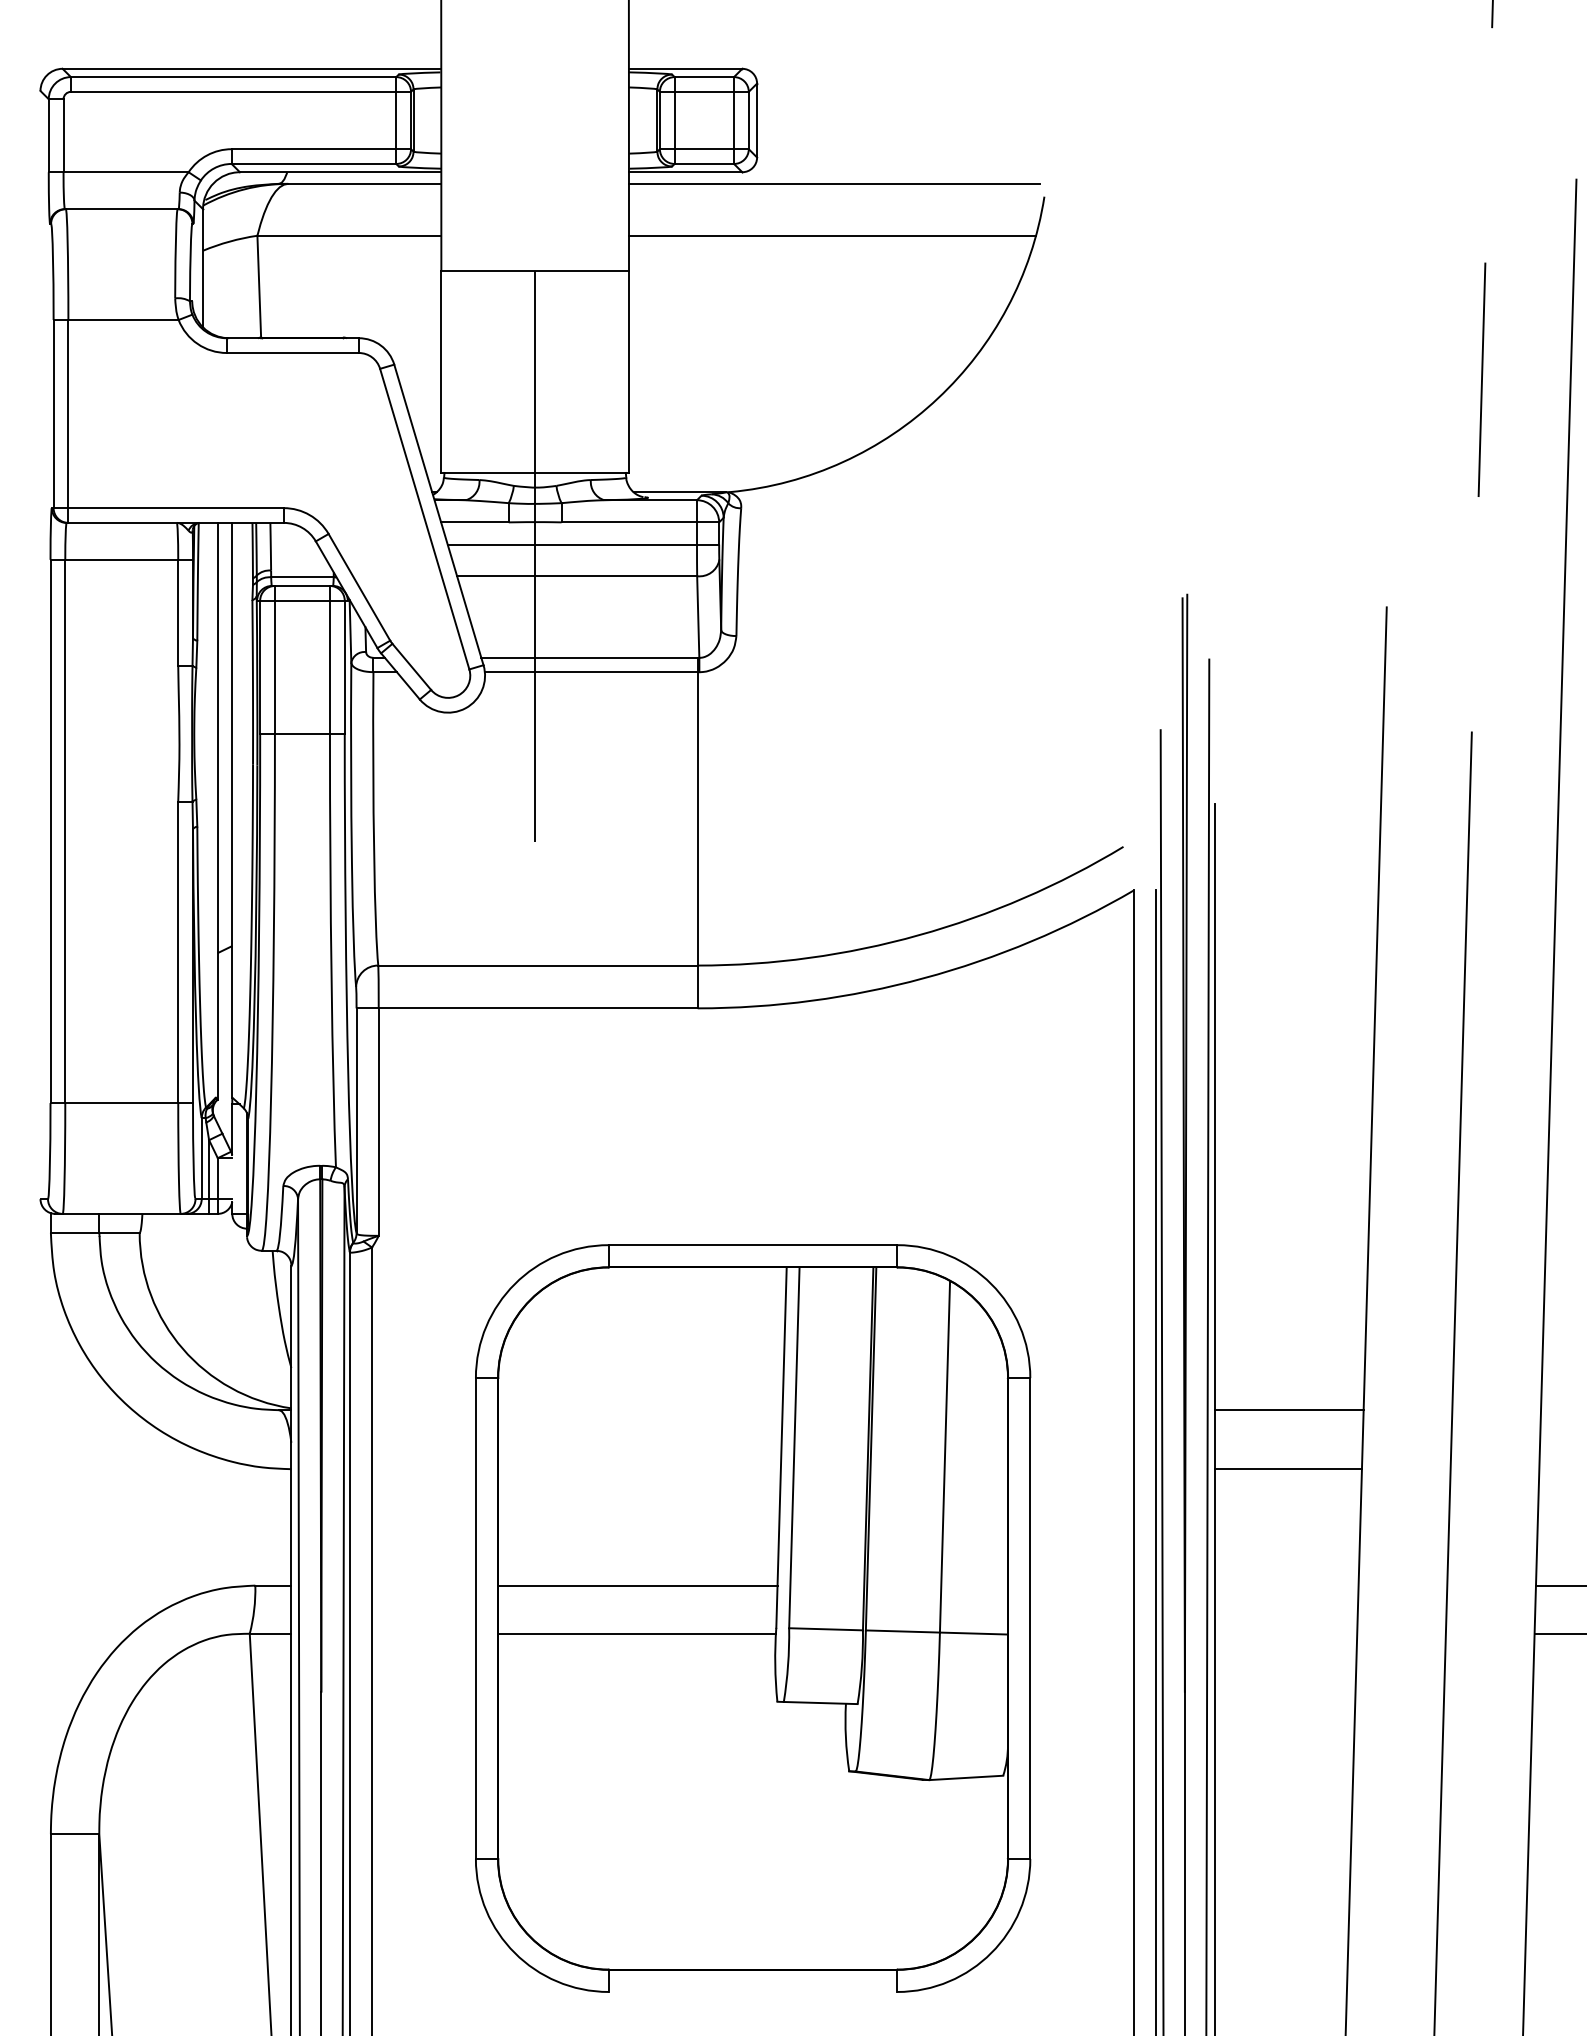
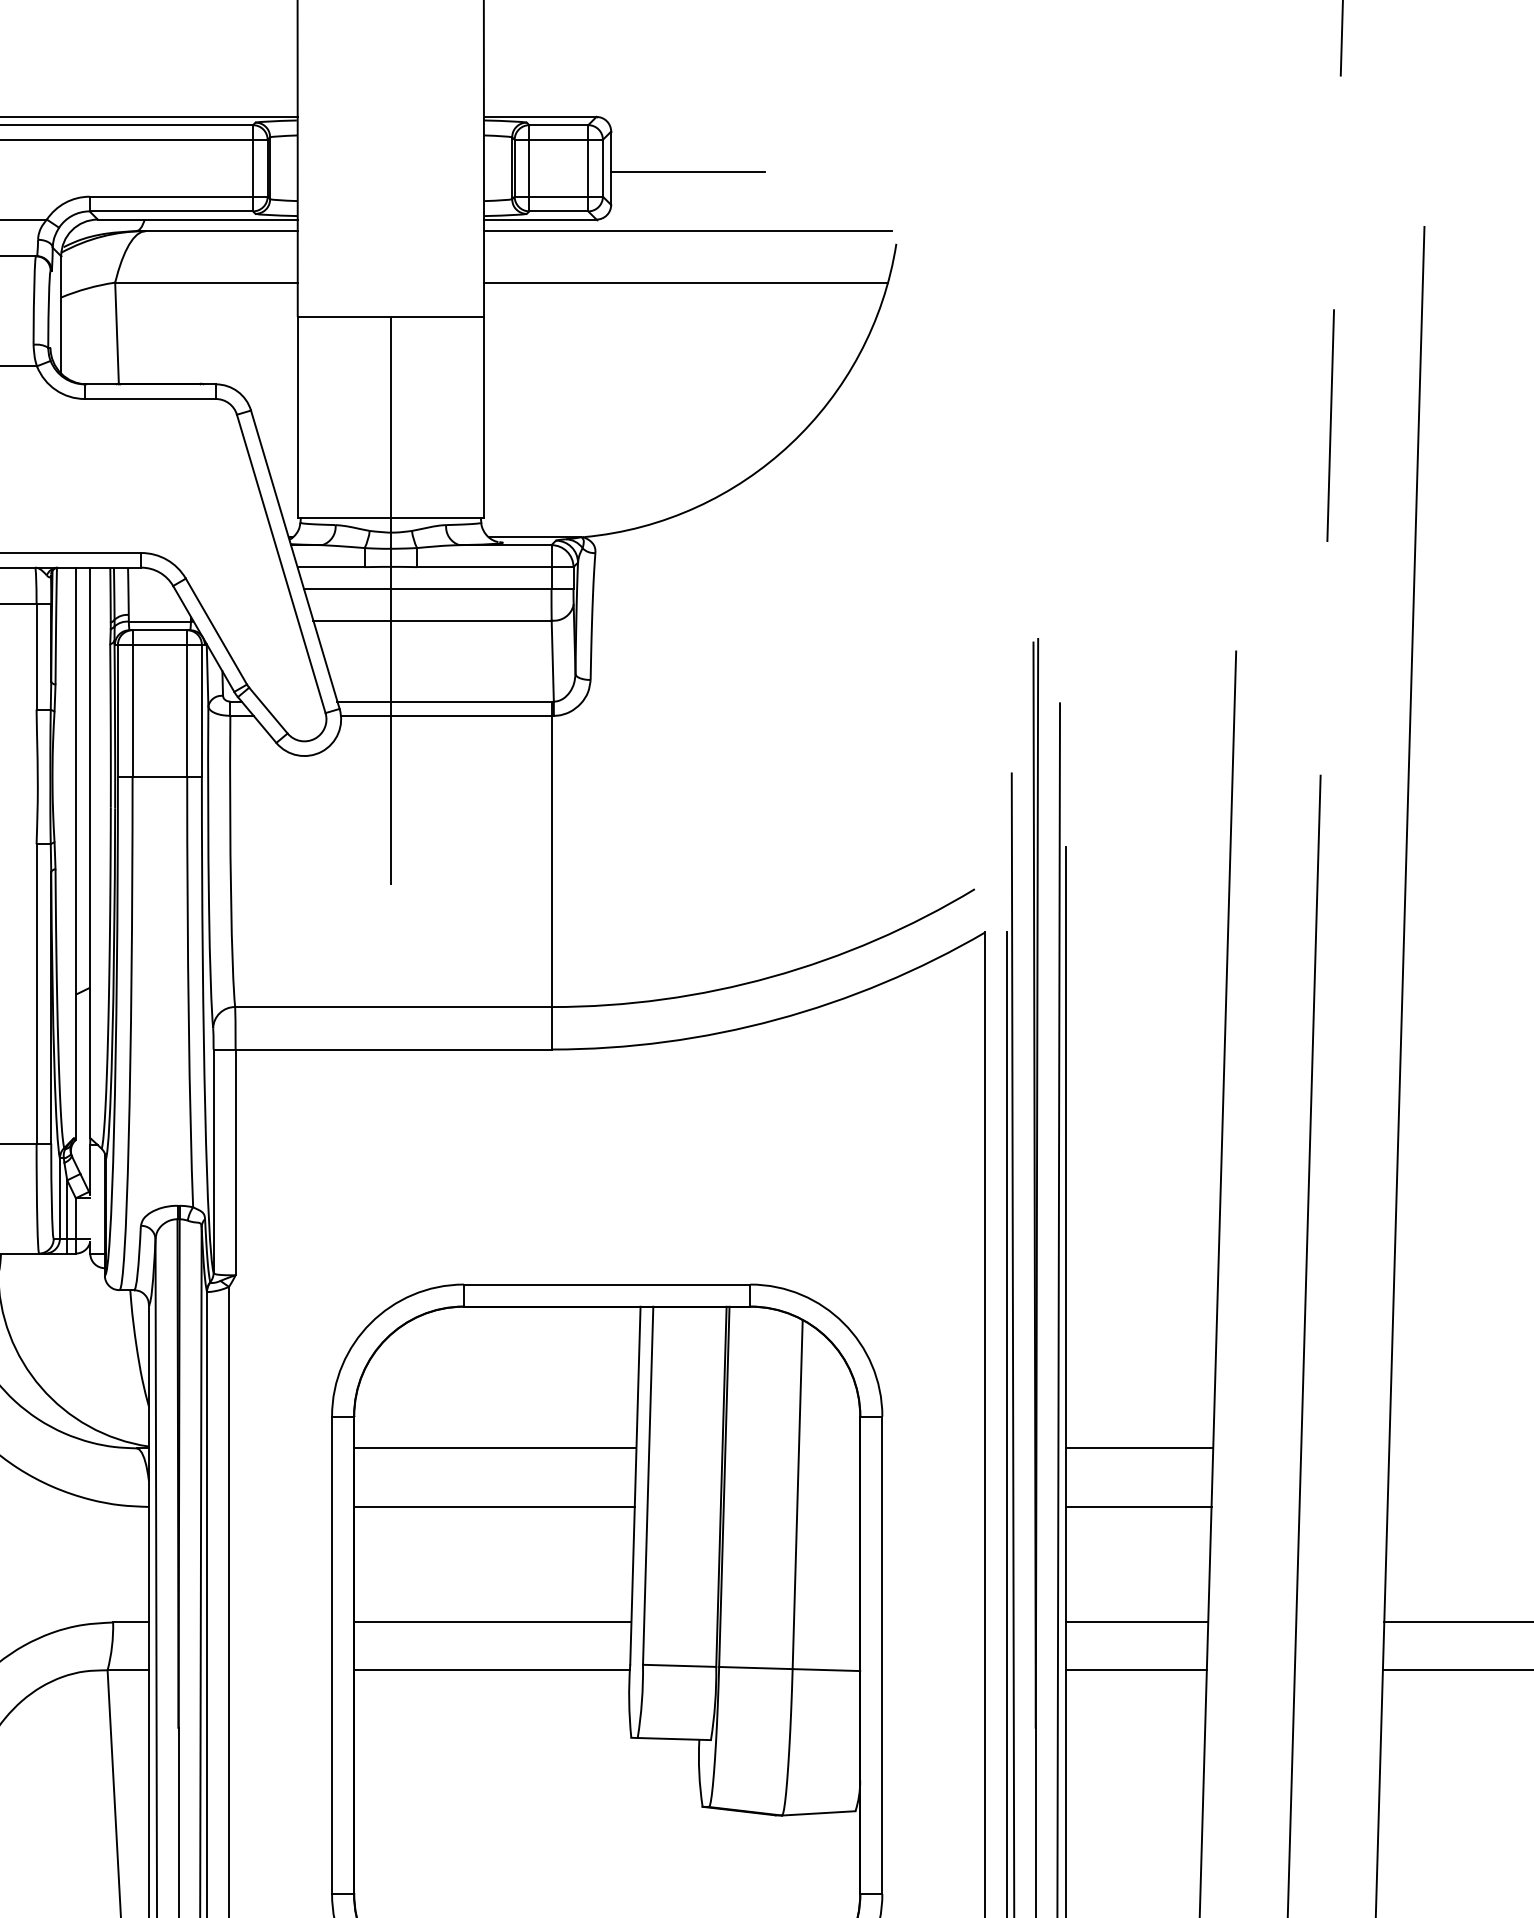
line: (834, 124) -> (687, 172), added
line: (640, 1410) -> (495, 1448), added
line: (639, 1469) -> (494, 1507), added
line: (1286, 1585) -> (1136, 1622), added
line: (1285, 1633) -> (1135, 1670), added

